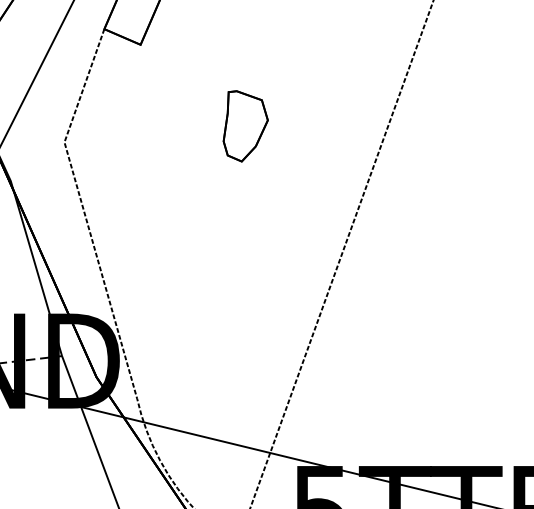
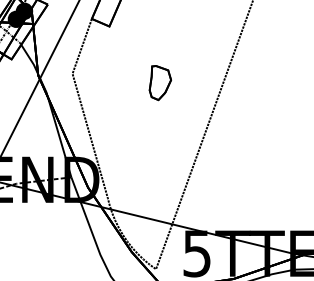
part: (245, 127) -> (160, 83), moved

